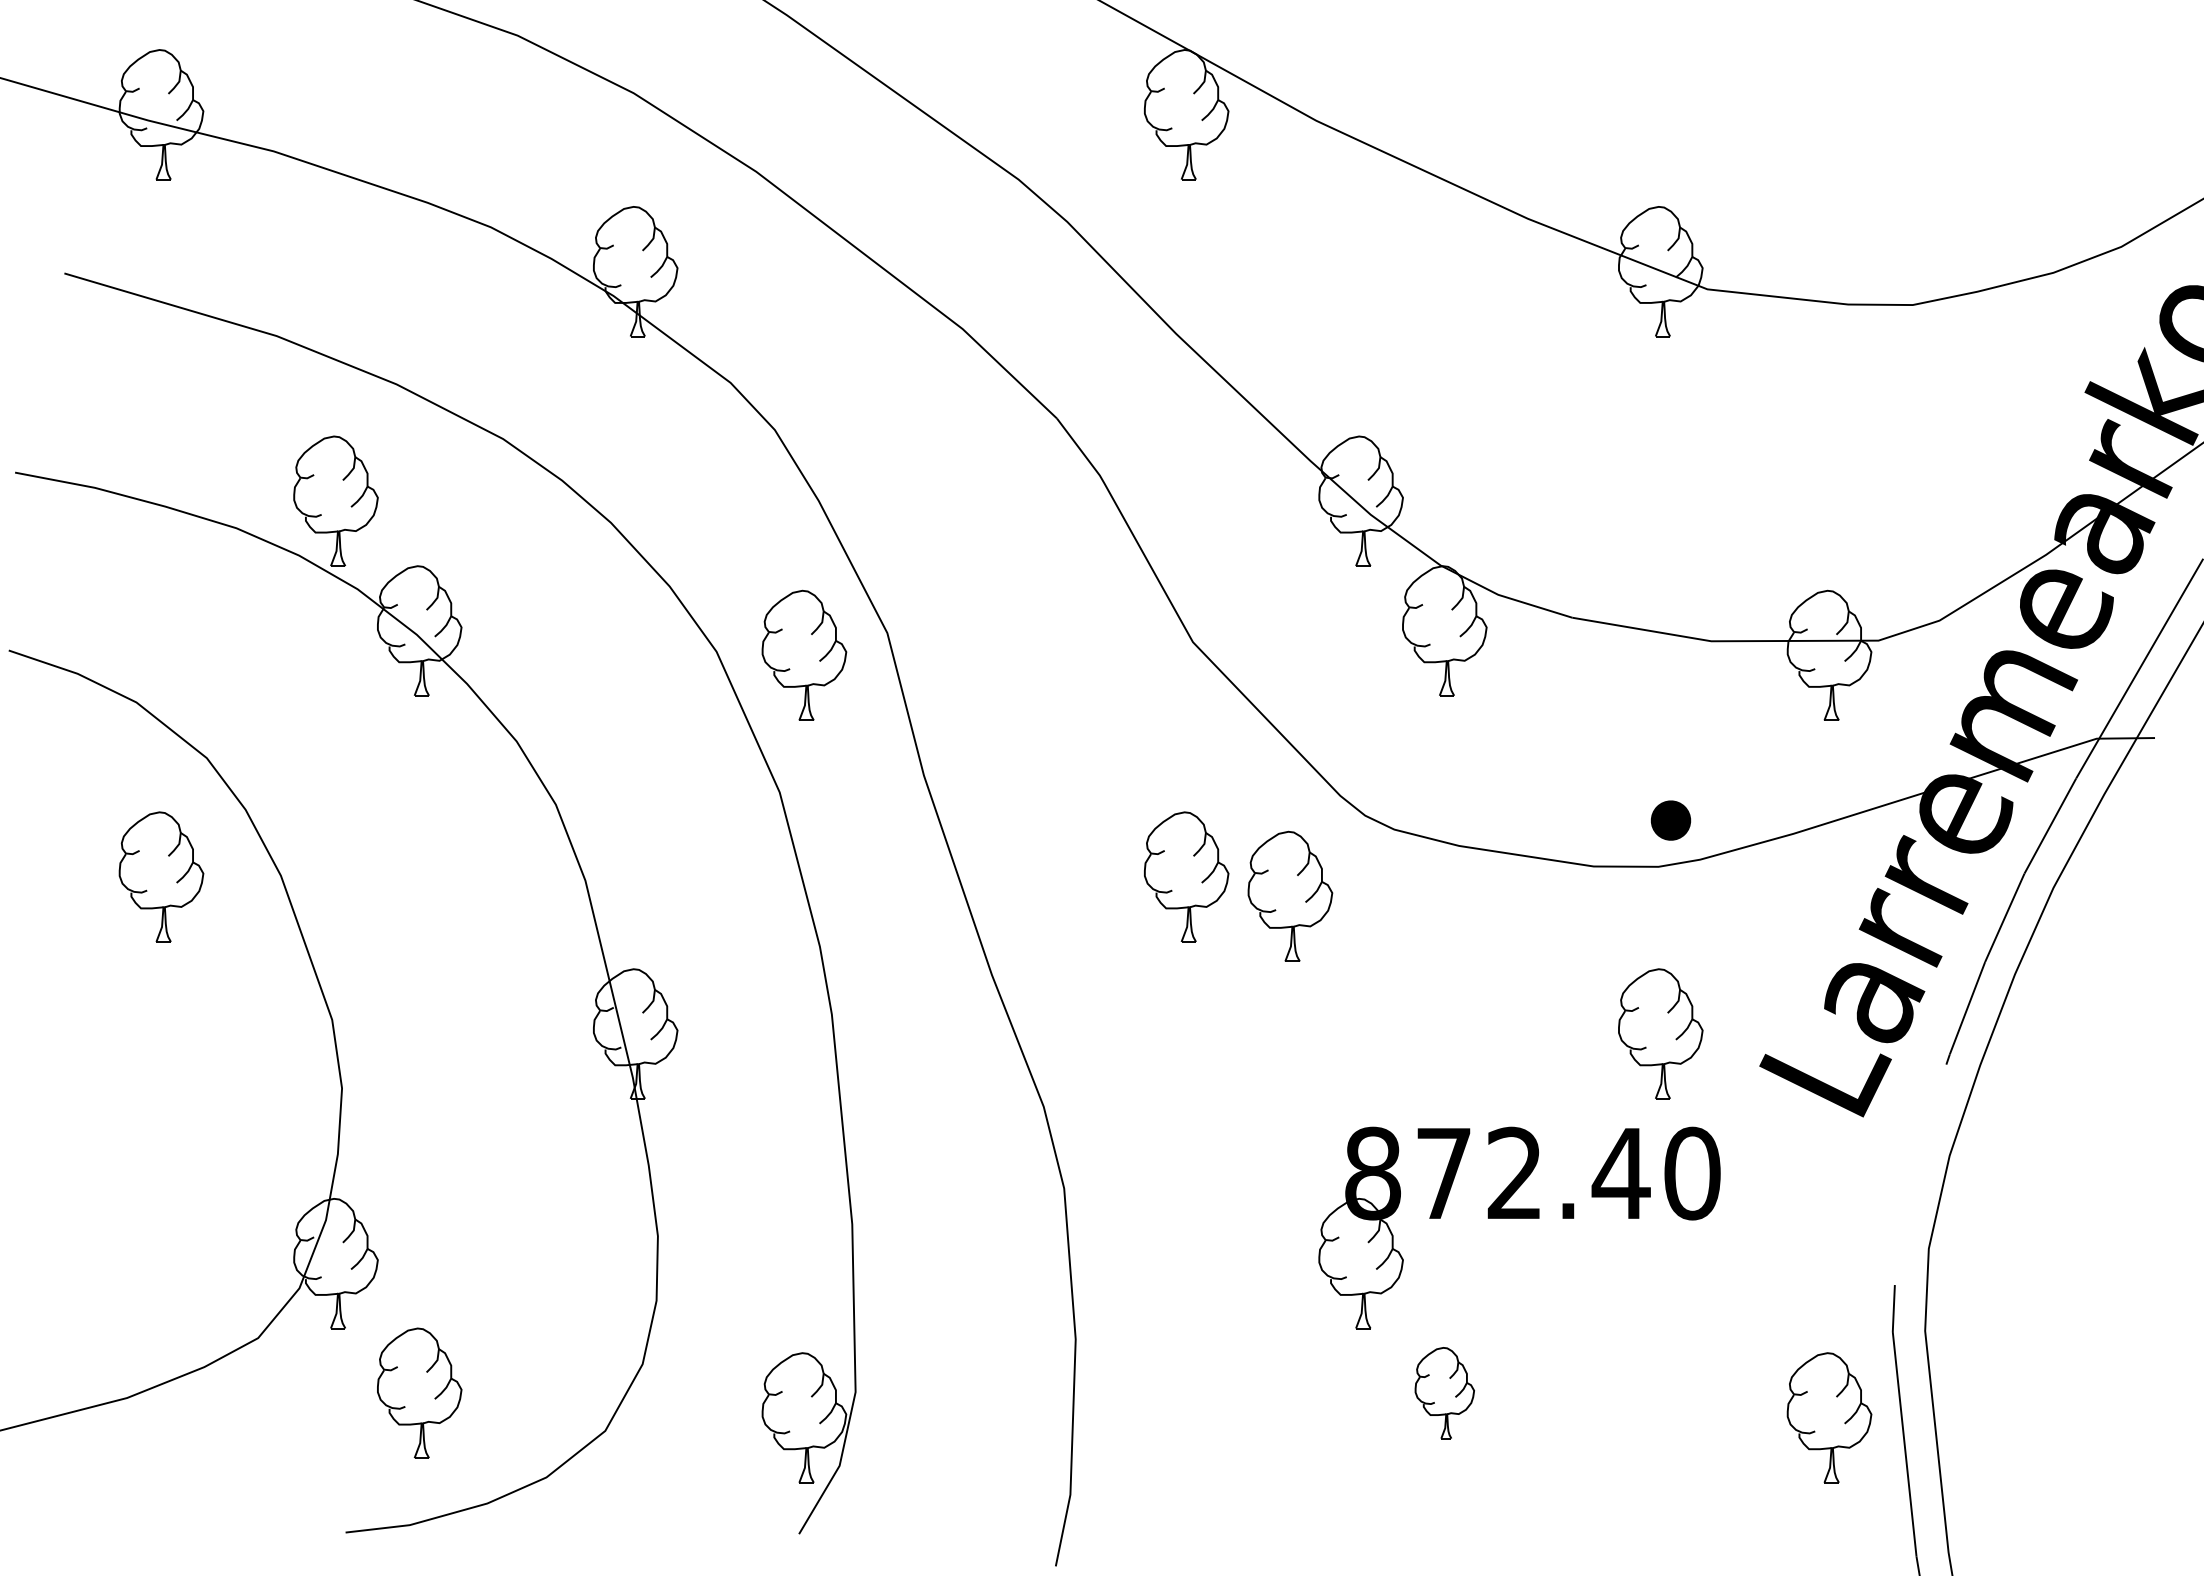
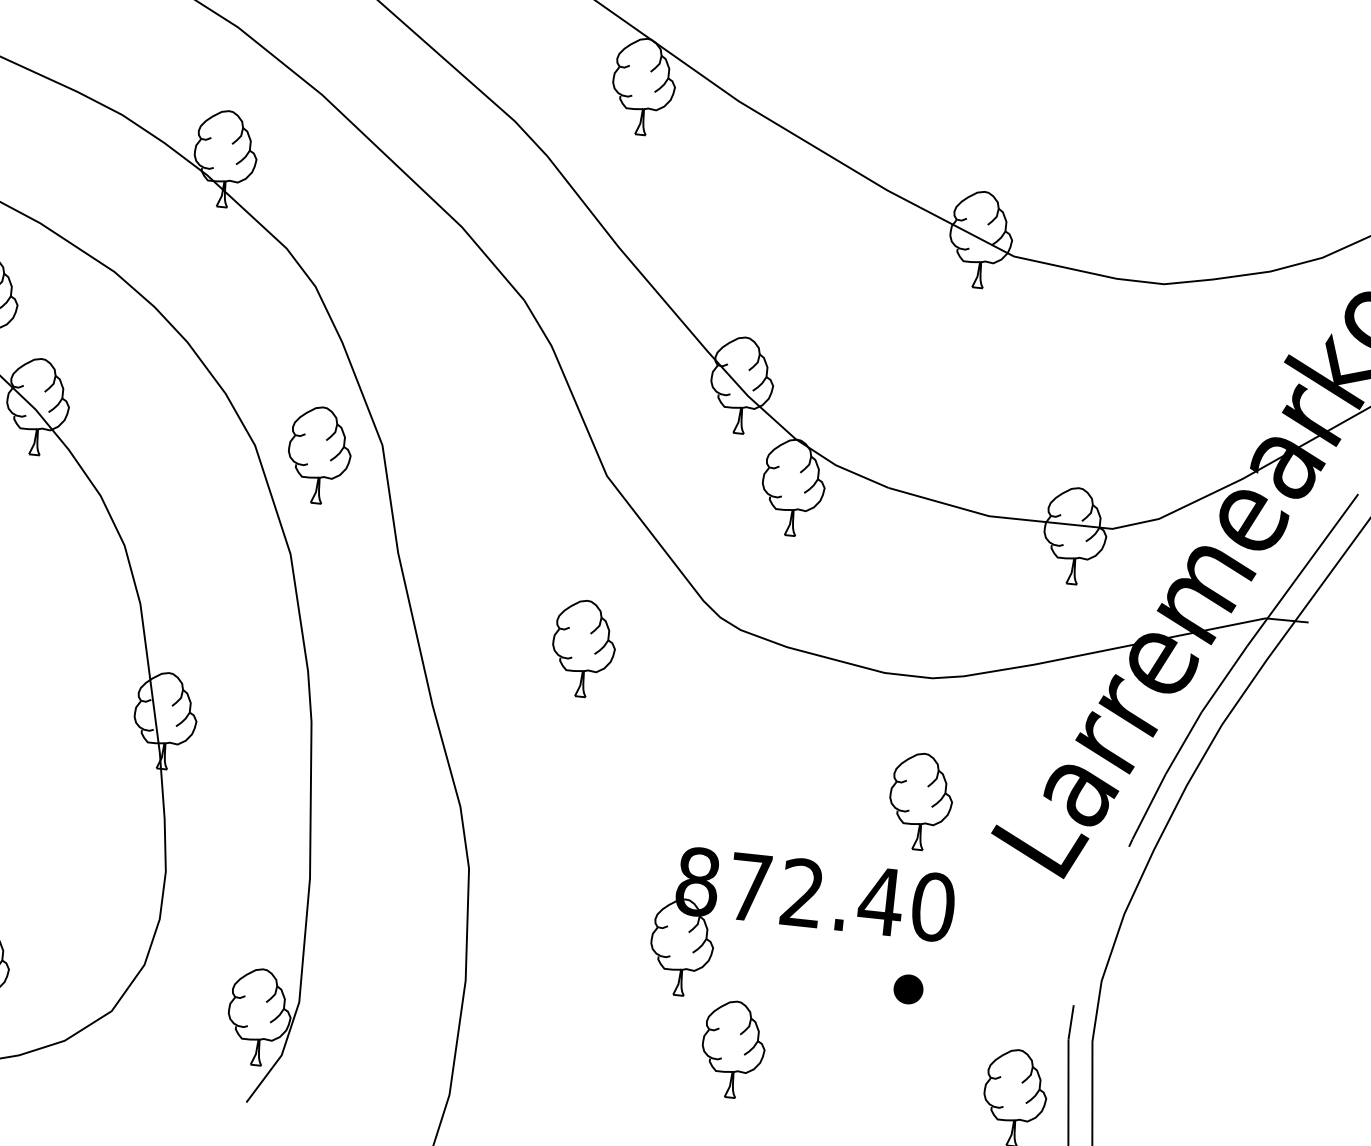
part: (1670, 820) -> (908, 989), moved
part: (1290, 895) -> (658, 670), removed
part: (1444, 1392) -> (733, 1048), size x1.43

